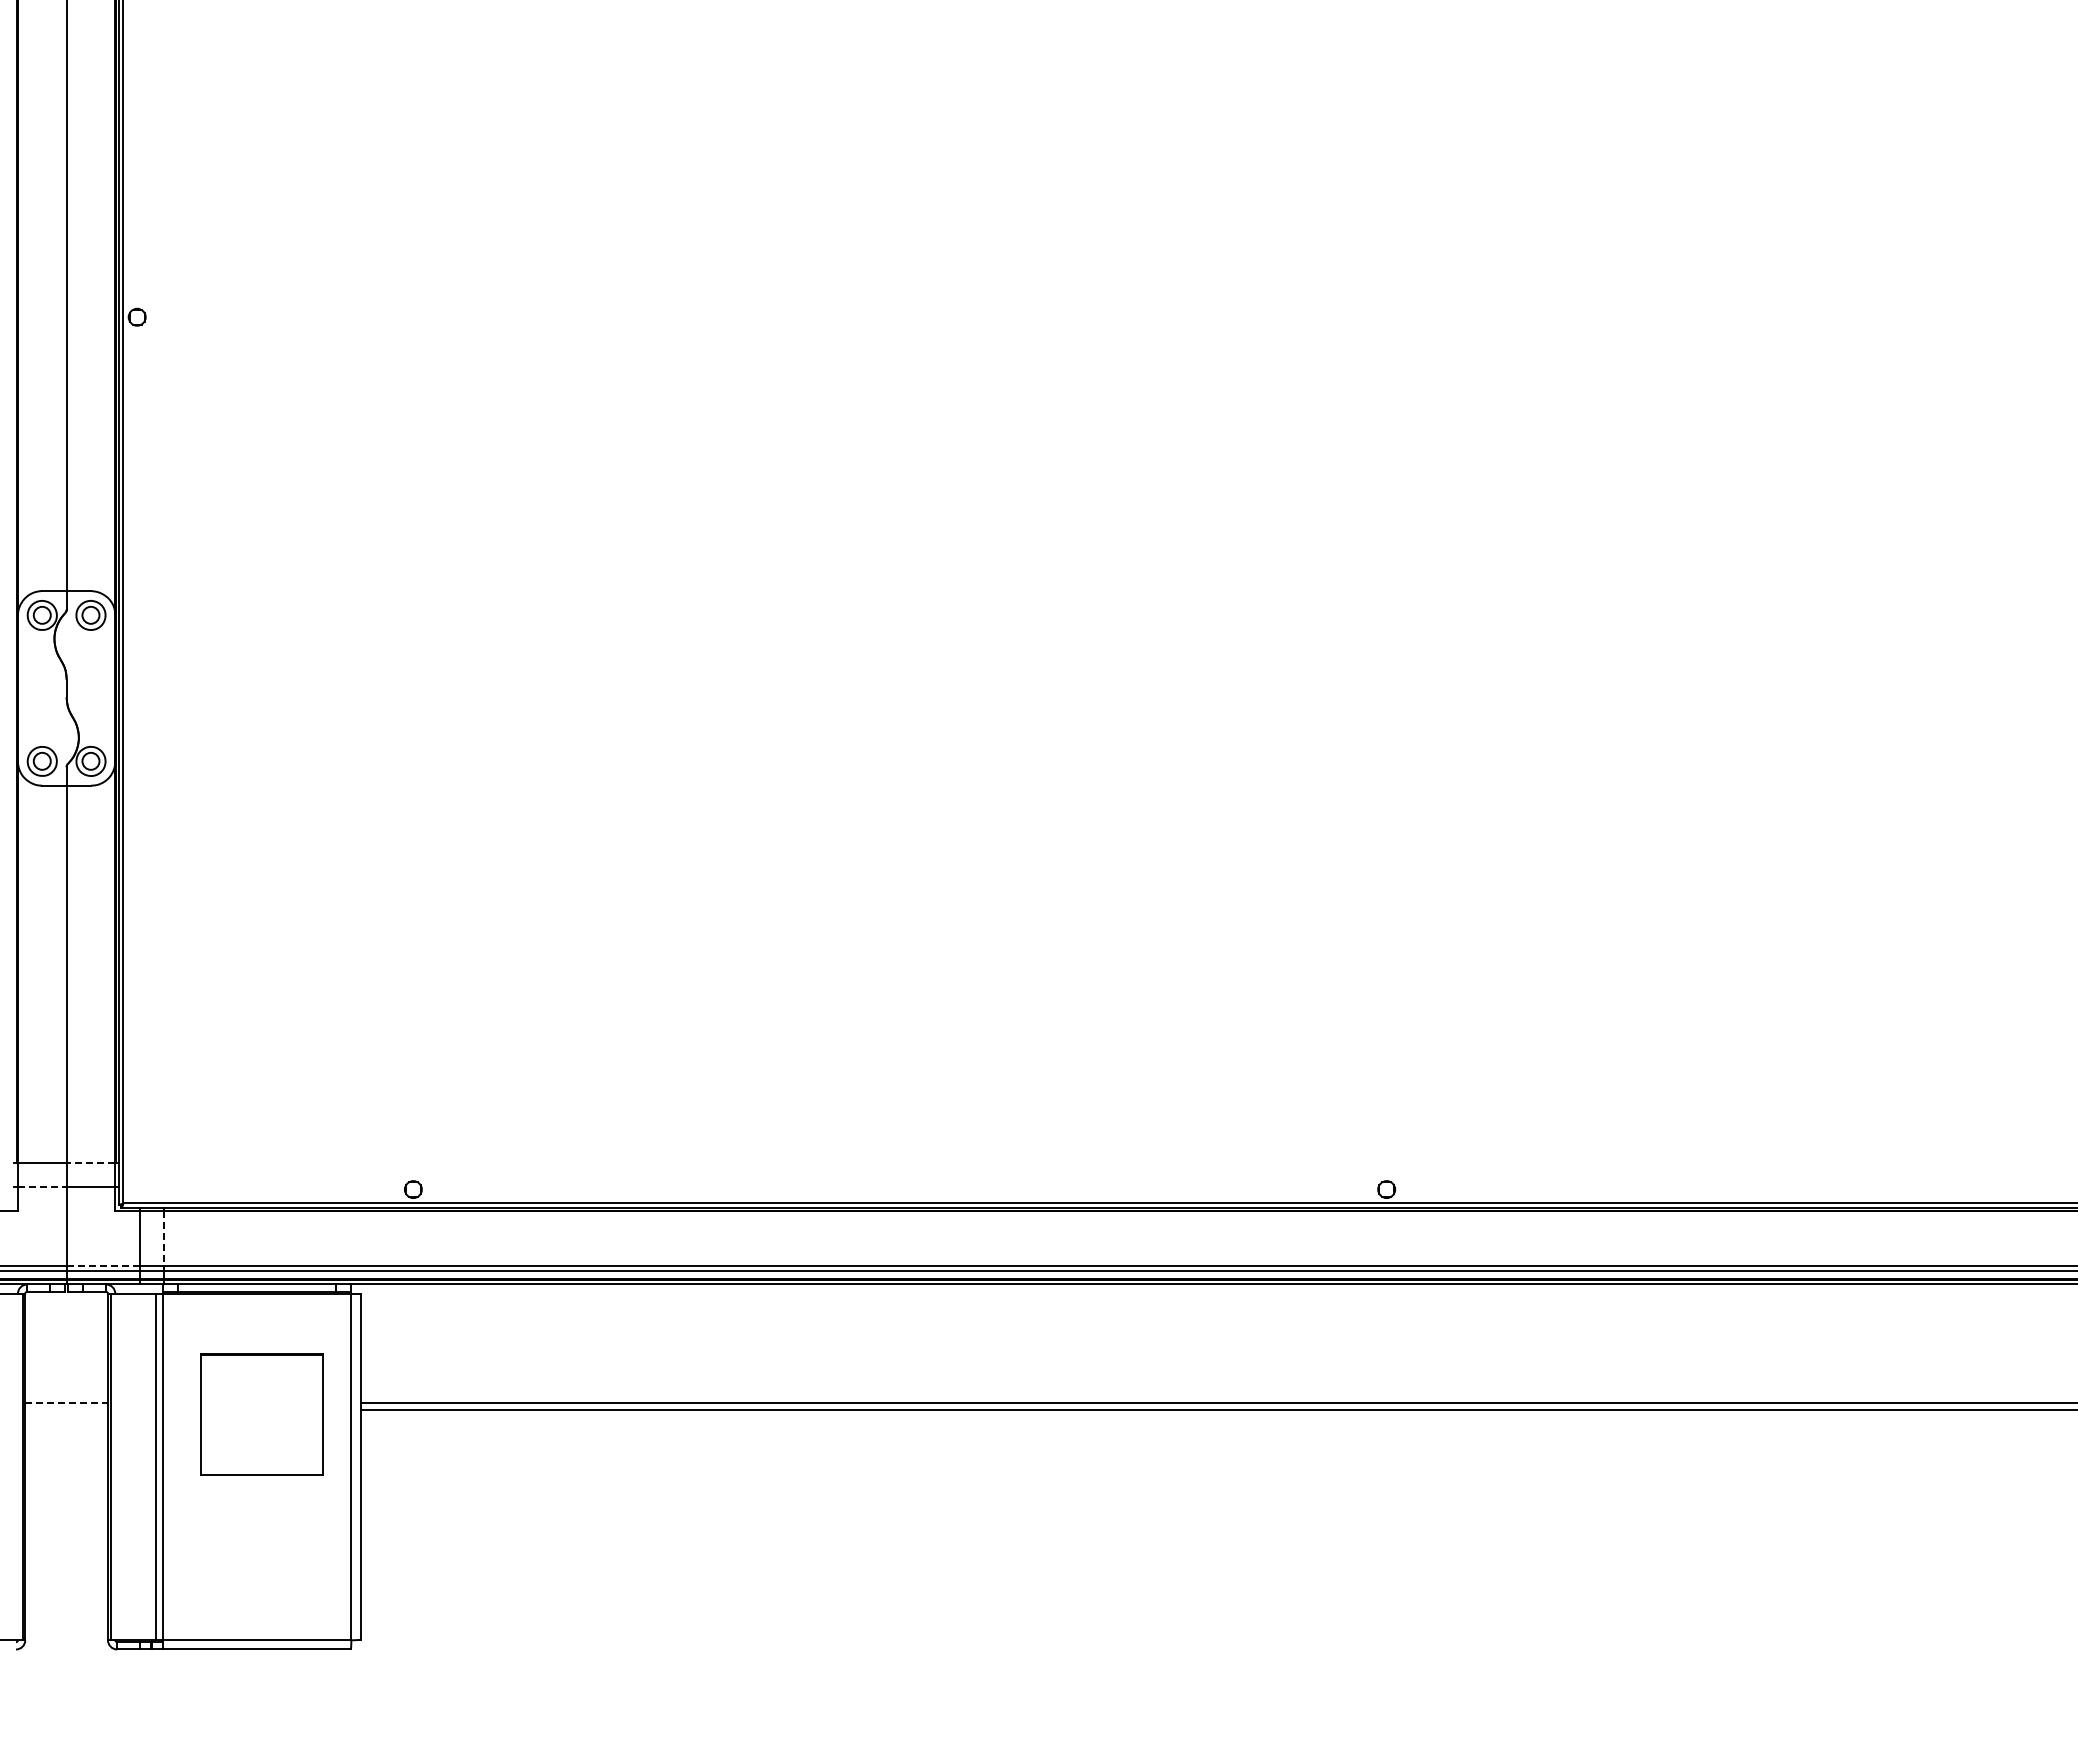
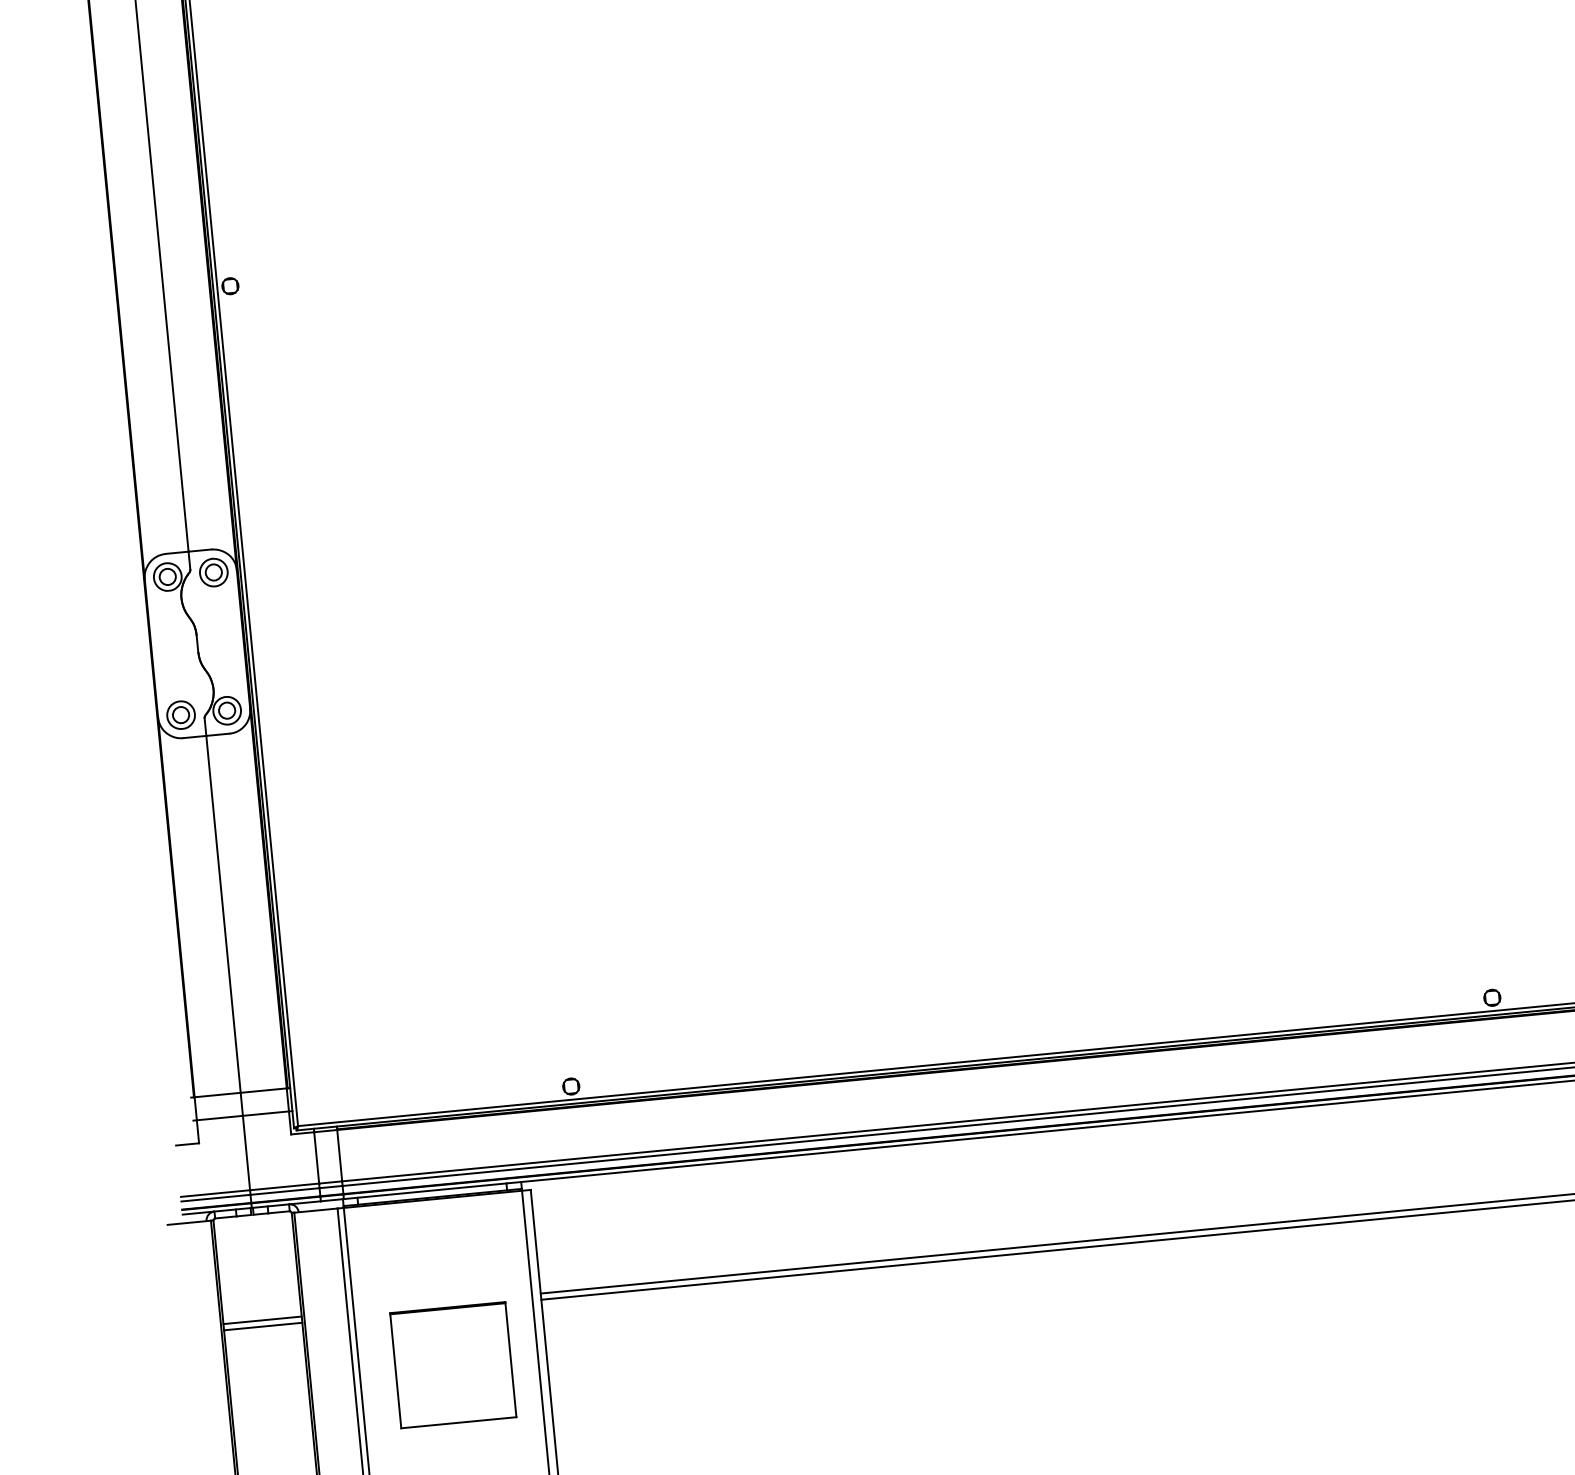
line: (90, 1162) -> (263, 1090), dashed -> solid
line: (42, 1187) -> (220, 1118), dashed -> solid
line: (163, 1239) -> (339, 1156), dashed -> solid
line: (103, 1265) -> (284, 1186), dashed -> solid
line: (67, 1403) -> (263, 1320), dashed -> solid
line: (66, 1409) -> (263, 1326), added
part: (261, 1414) -> (453, 1365), moved

